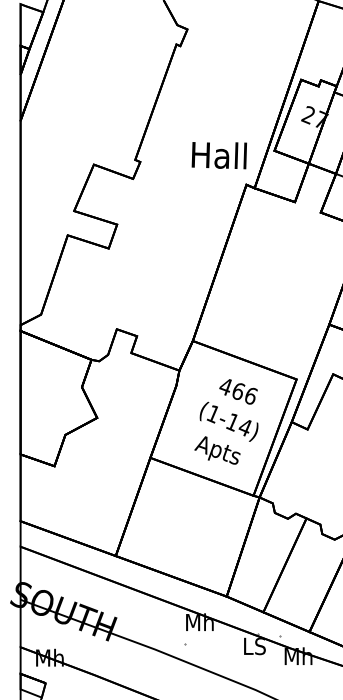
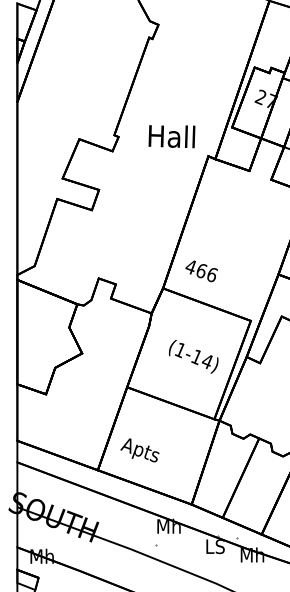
text: (218, 155) -> (171, 136), moved
text: (238, 391) -> (201, 271), moved
text: (217, 450) -> (139, 450), moved

